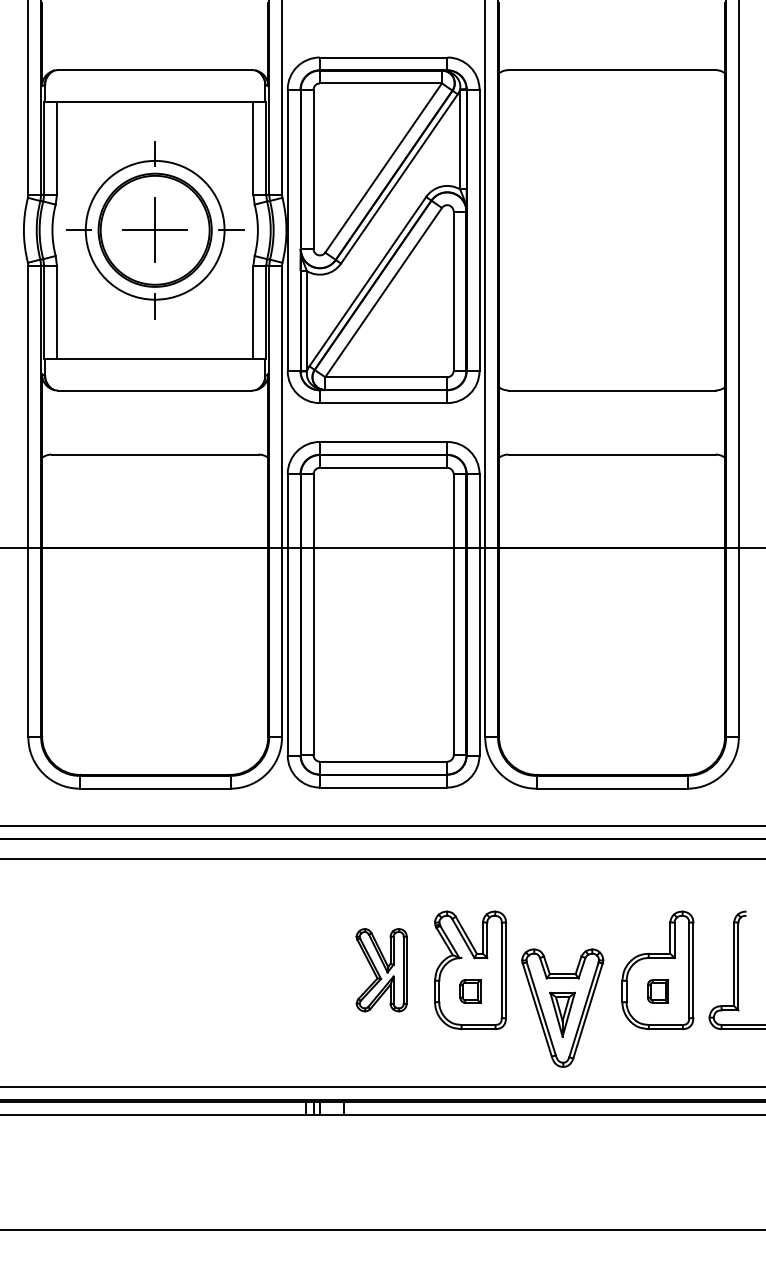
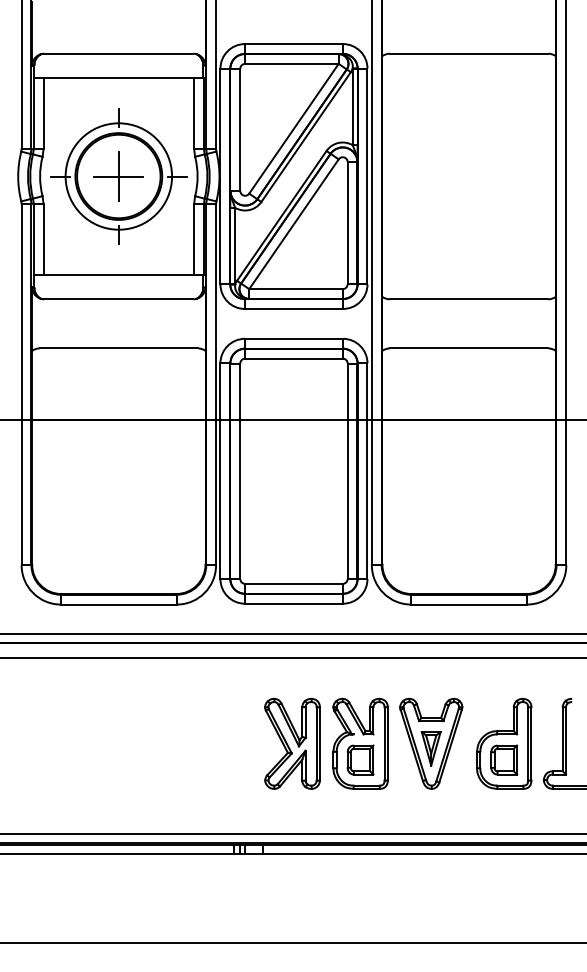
part: (381, 969) -> (292, 743), size x1.43
part: (470, 990) -> (360, 759), size x1.67
part: (658, 990) -> (504, 759), size x1.67
part: (563, 1007) -> (431, 743), moved

